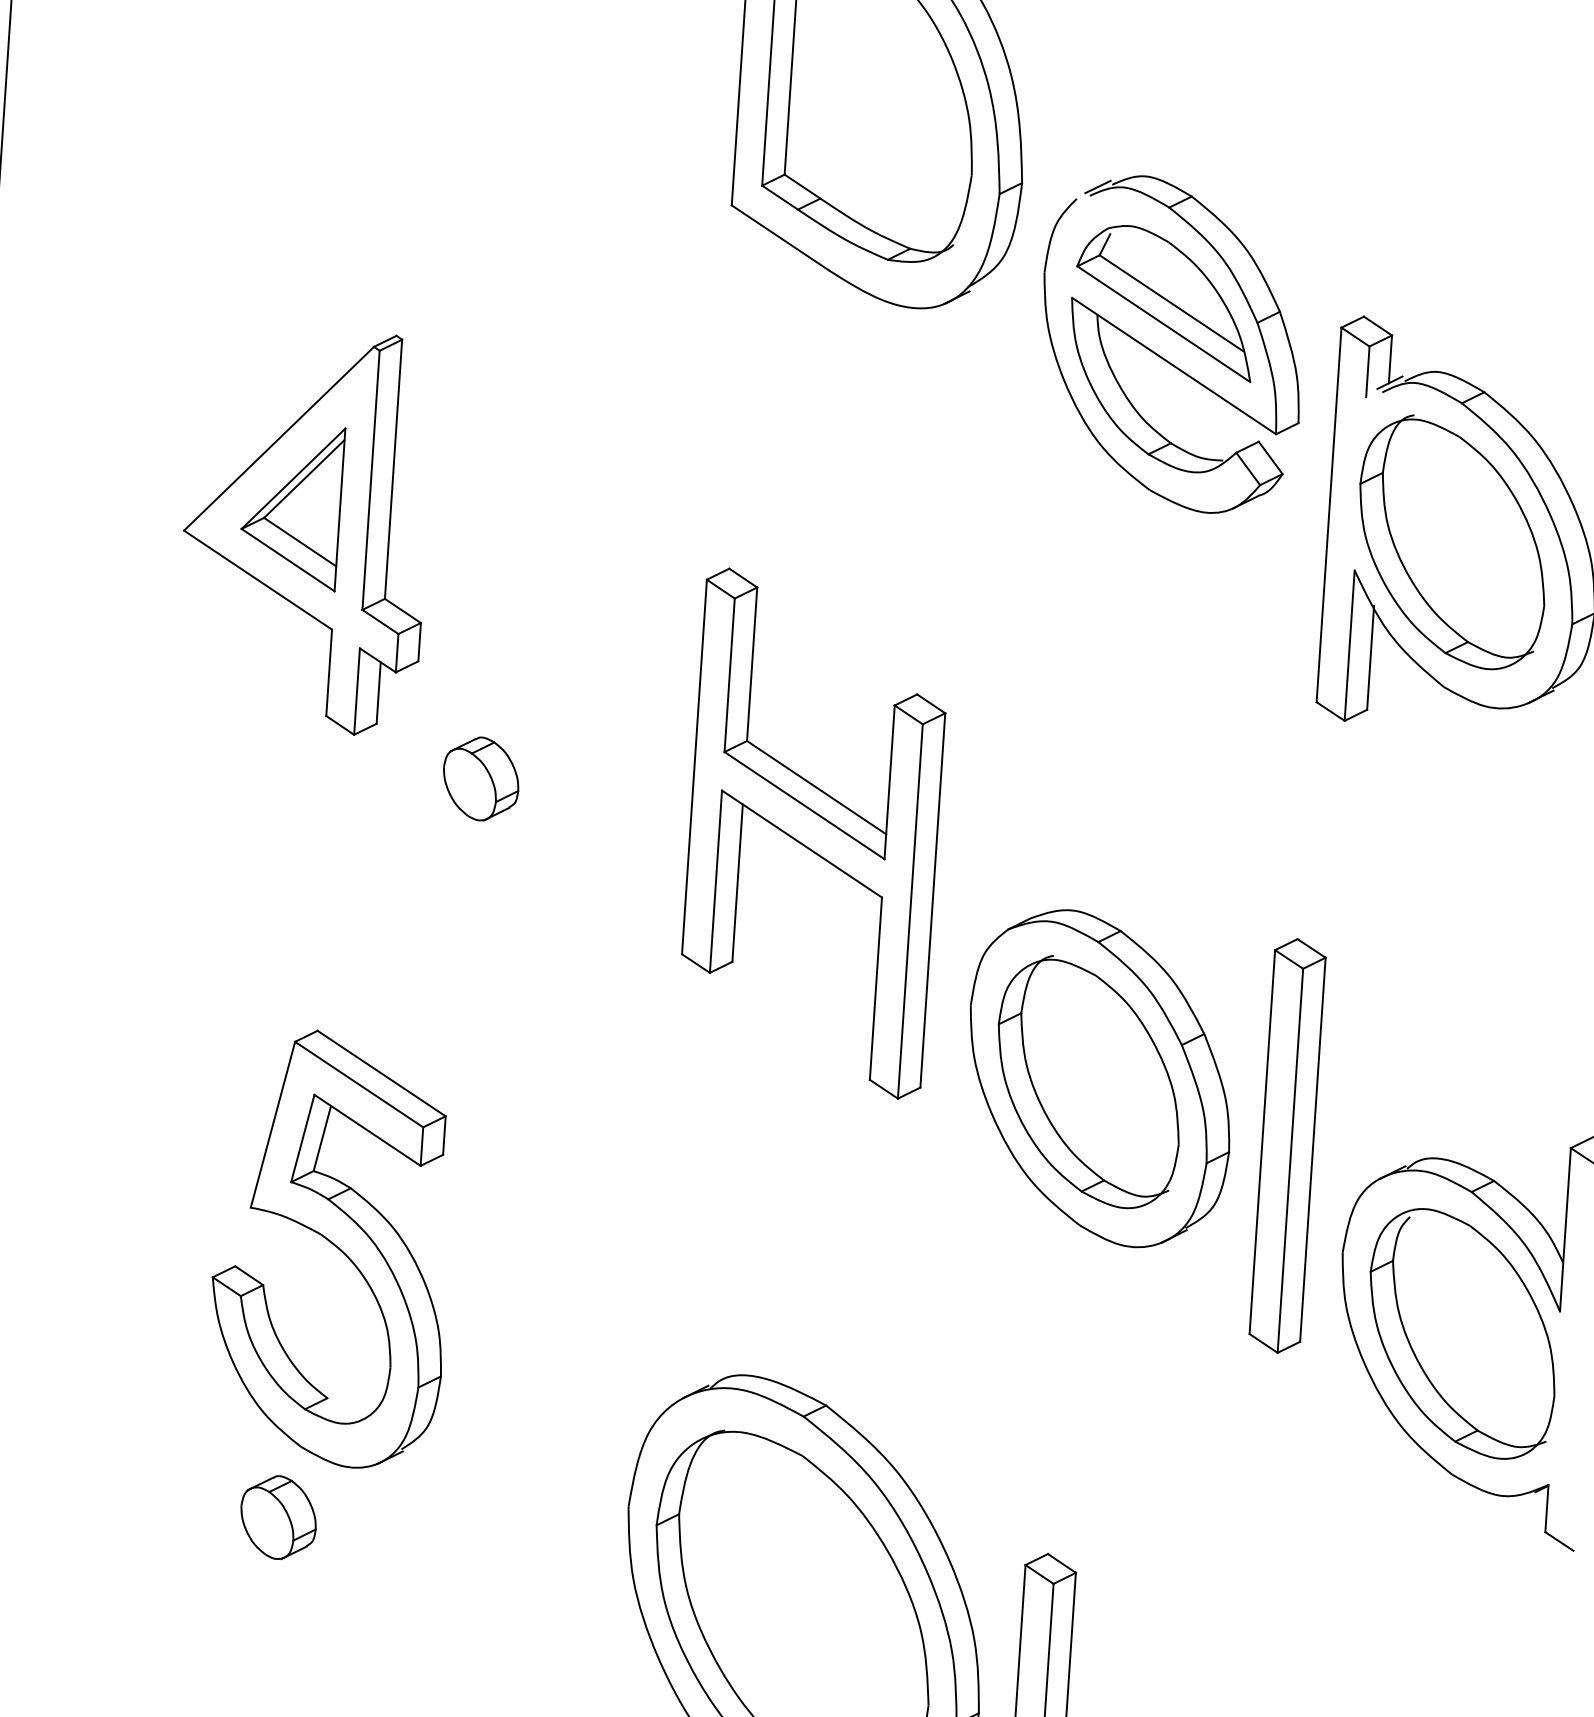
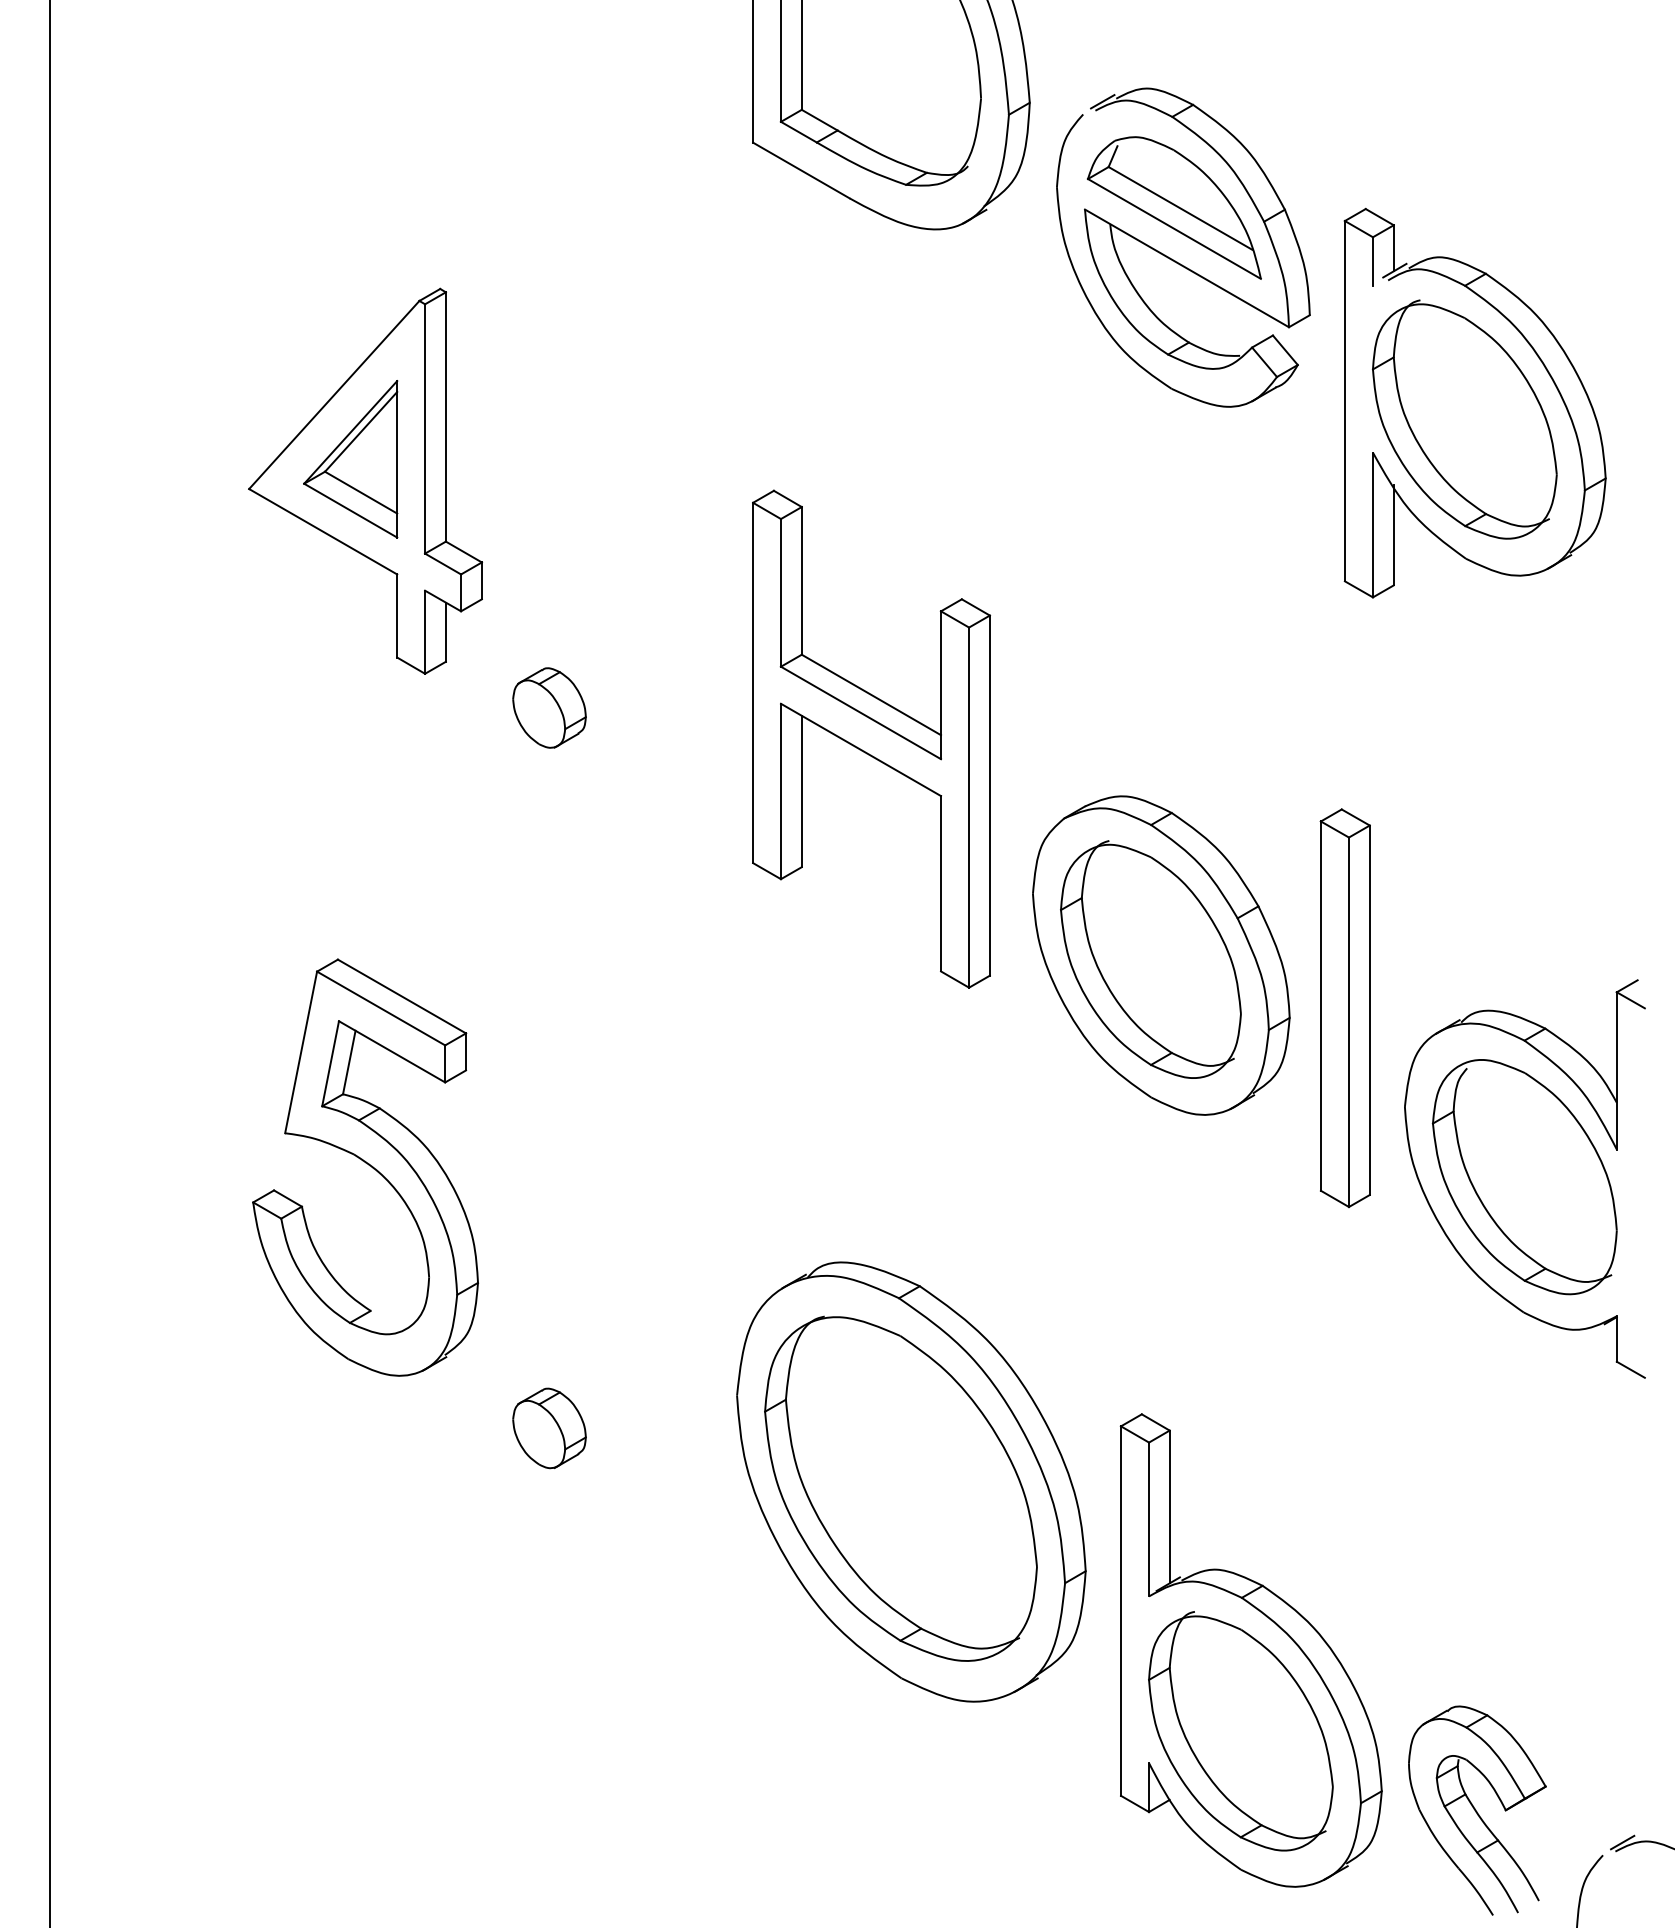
part: (331, 1248) -> (365, 1167), moved
part: (278, 1517) -> (549, 1428), moved

